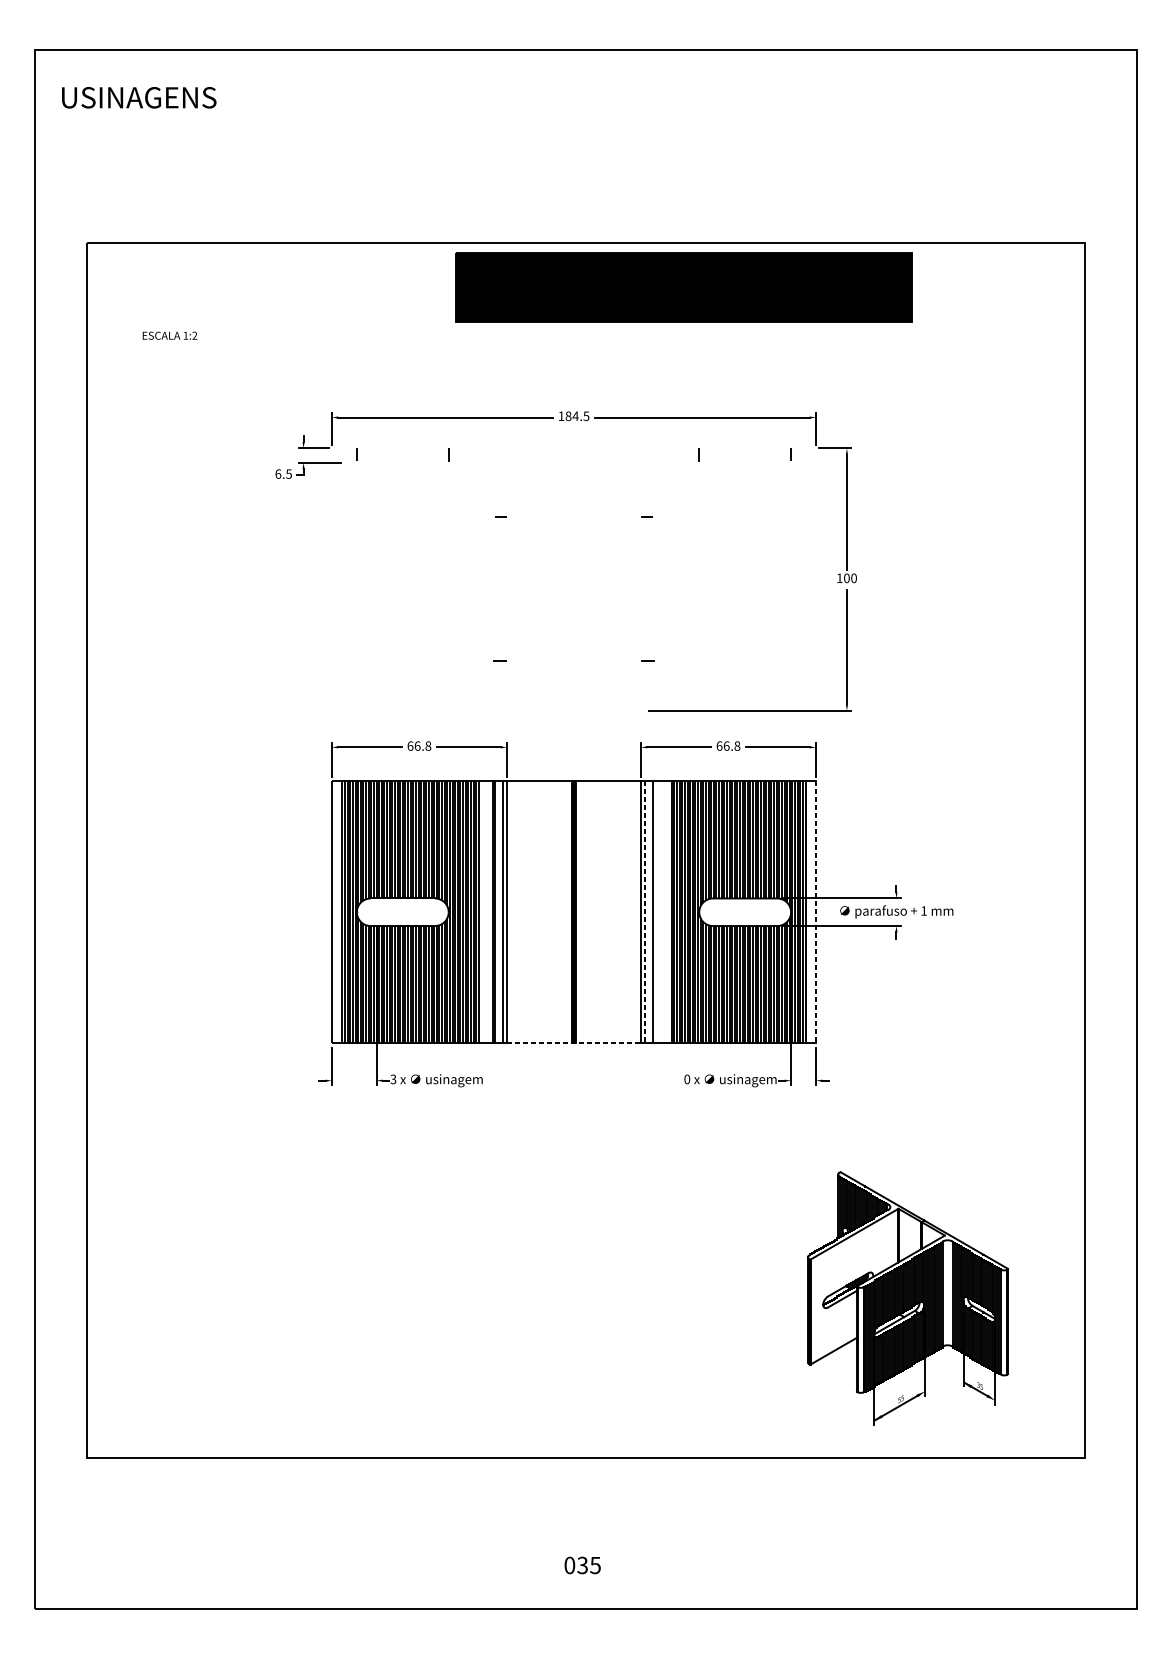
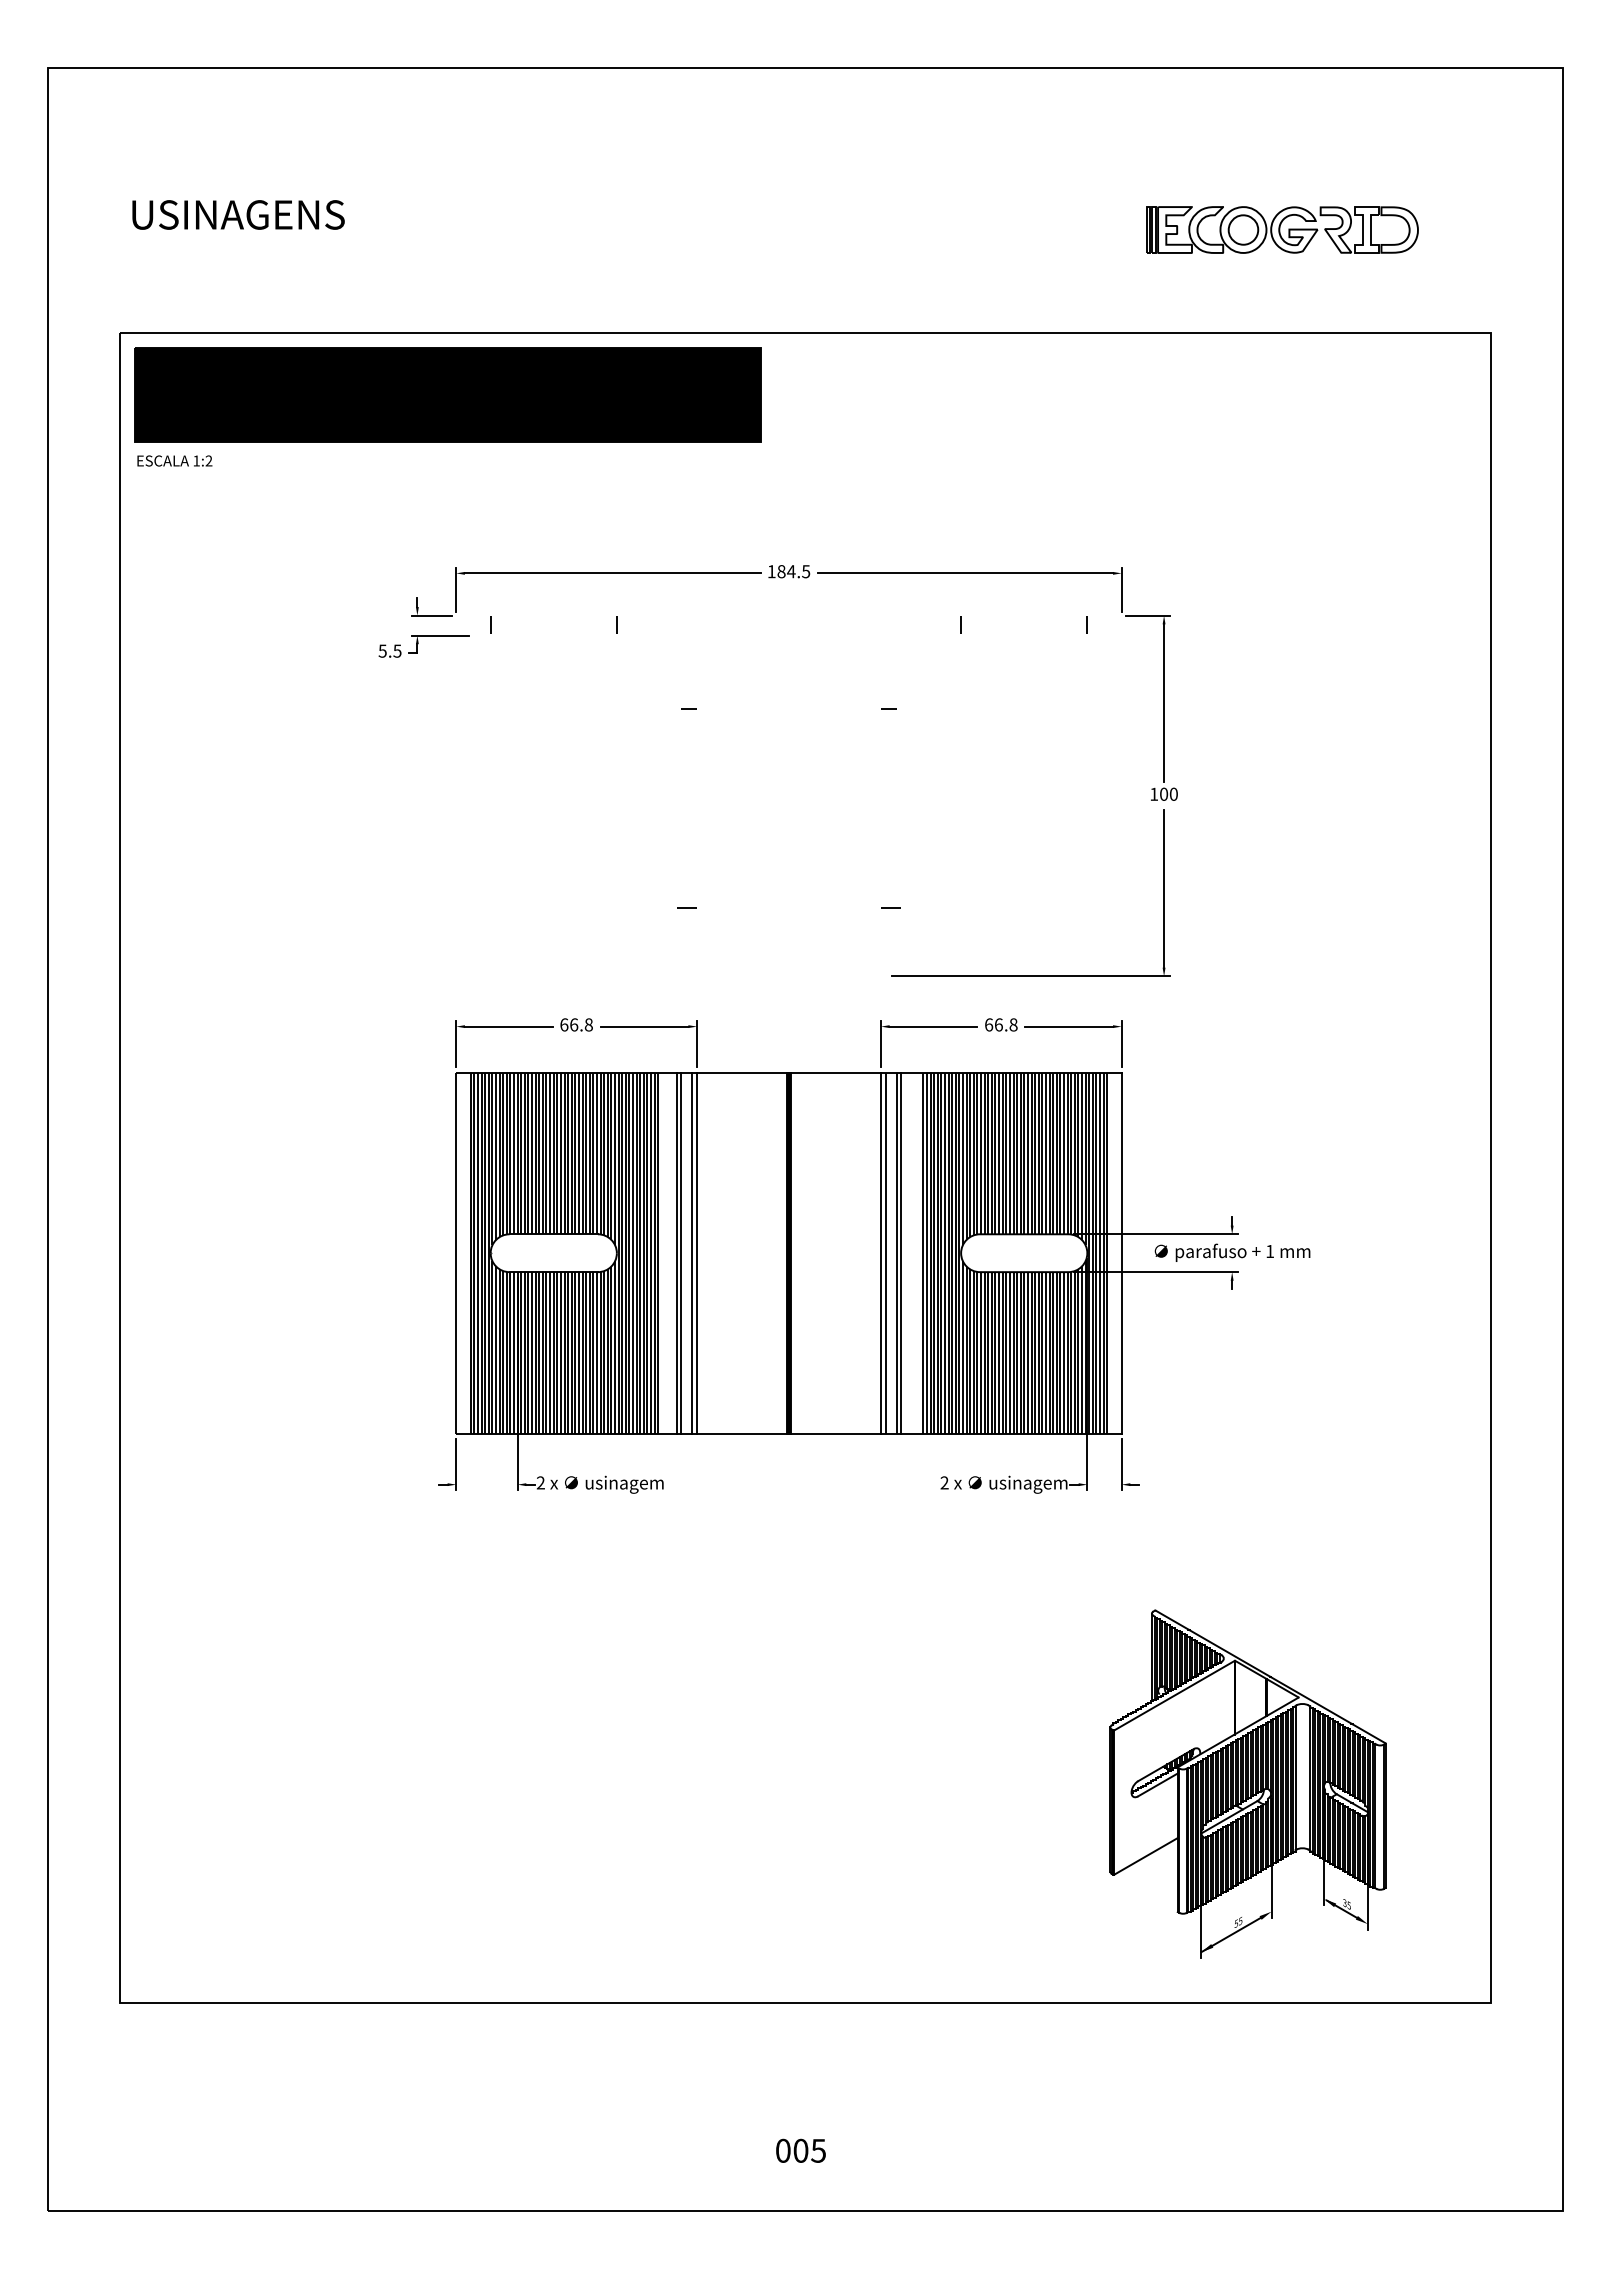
text: (139, 97) -> (238, 214), moved
part: (933, 167) -> (1282, 229), added
part: (683, 287) -> (447, 394), moved
text: (169, 335) -> (174, 460), moved
text: (278, 473) -> (382, 650), 6.5 -> 5.5
line: (655, 911) -> (900, 1252), added
line: (644, 912) -> (886, 1253), dashed -> solid
line: (815, 912) -> (1121, 1253), dashed -> solid
line: (574, 1043) -> (789, 1433), dashed -> solid
text: (393, 1079) -> (540, 1482), 3 -> 2
text: (687, 1079) -> (944, 1482), 0 -> 2
text: (582, 1565) -> (800, 2150), 035 -> 005

